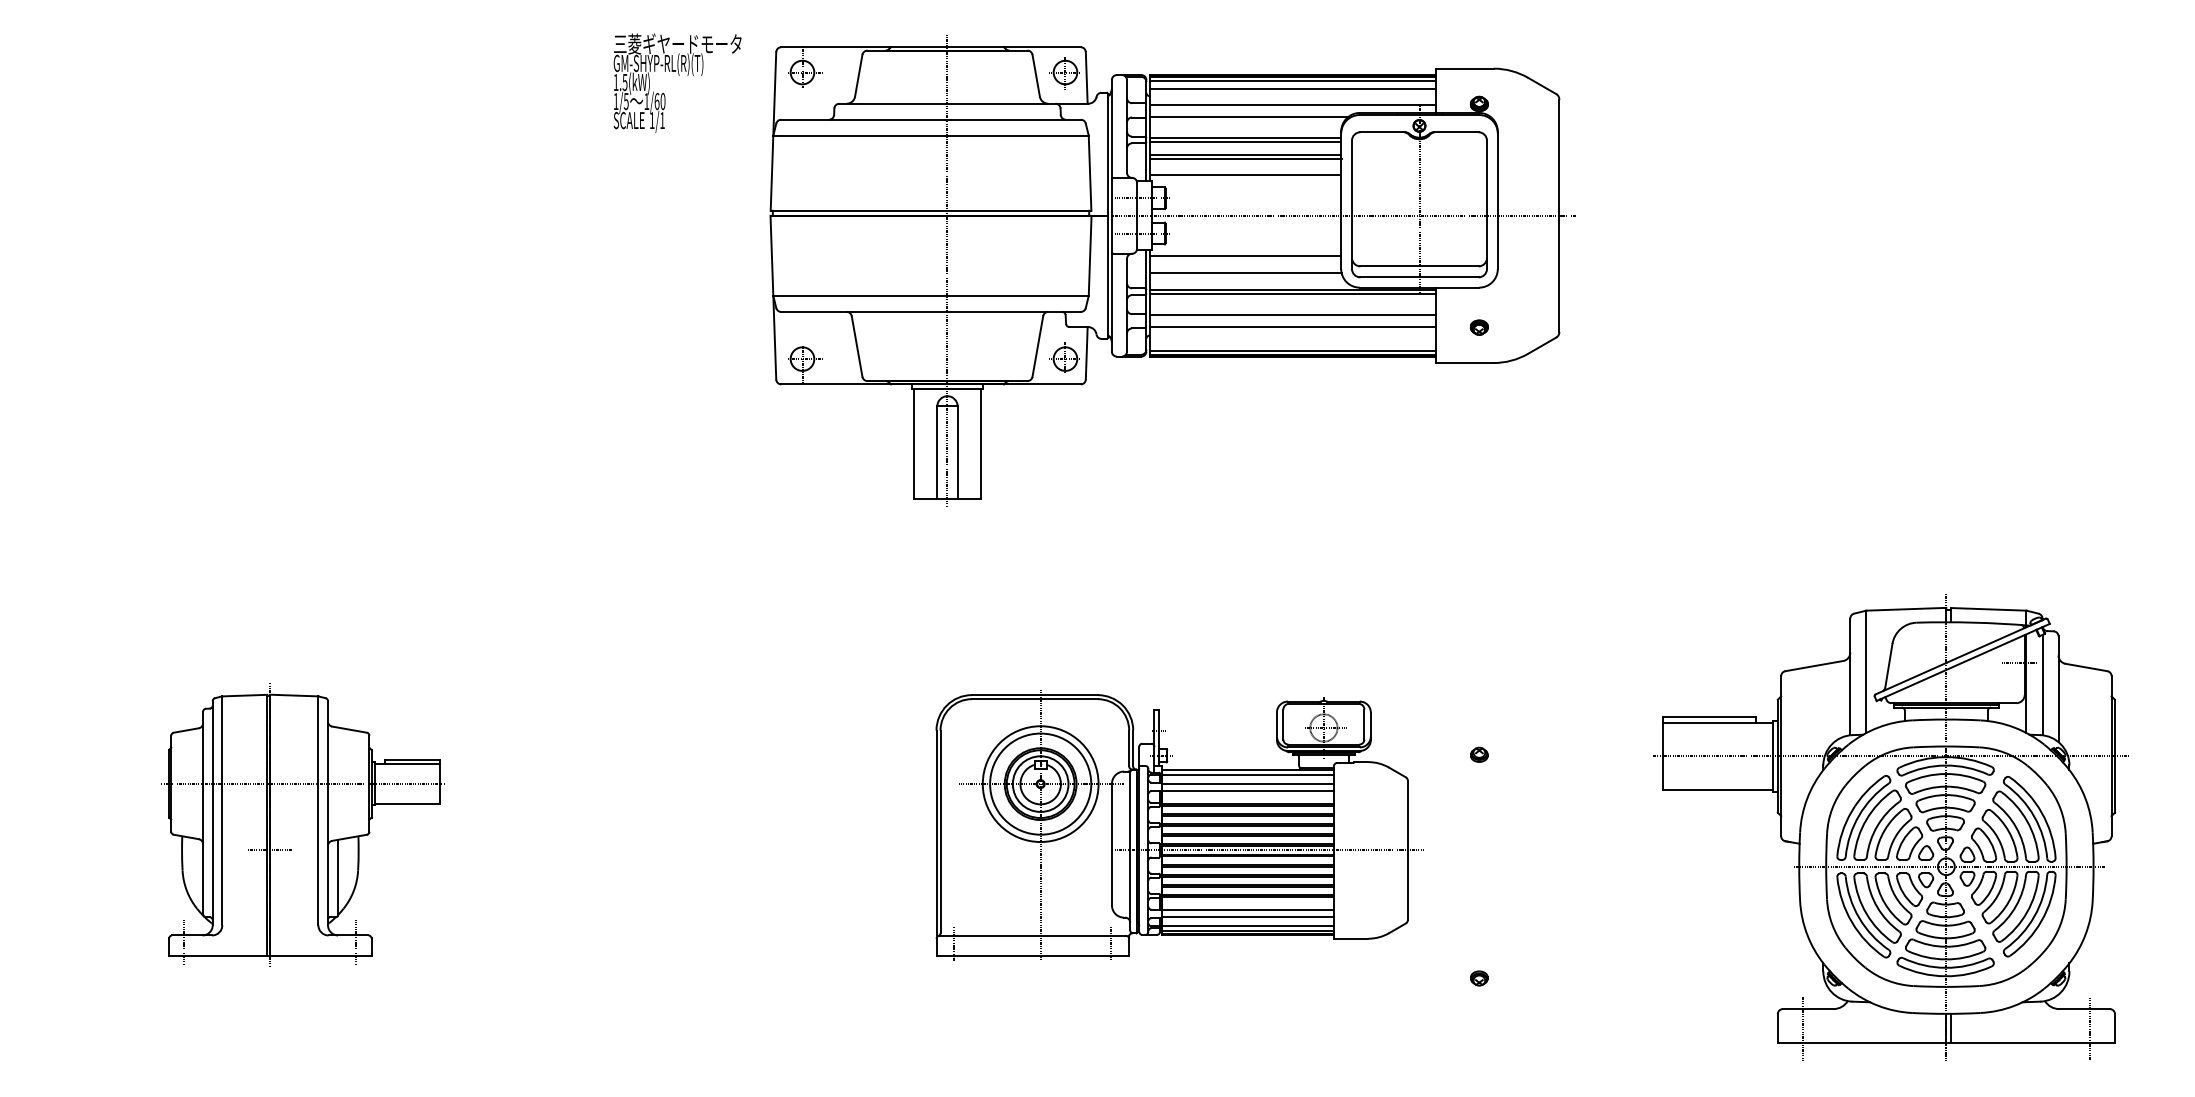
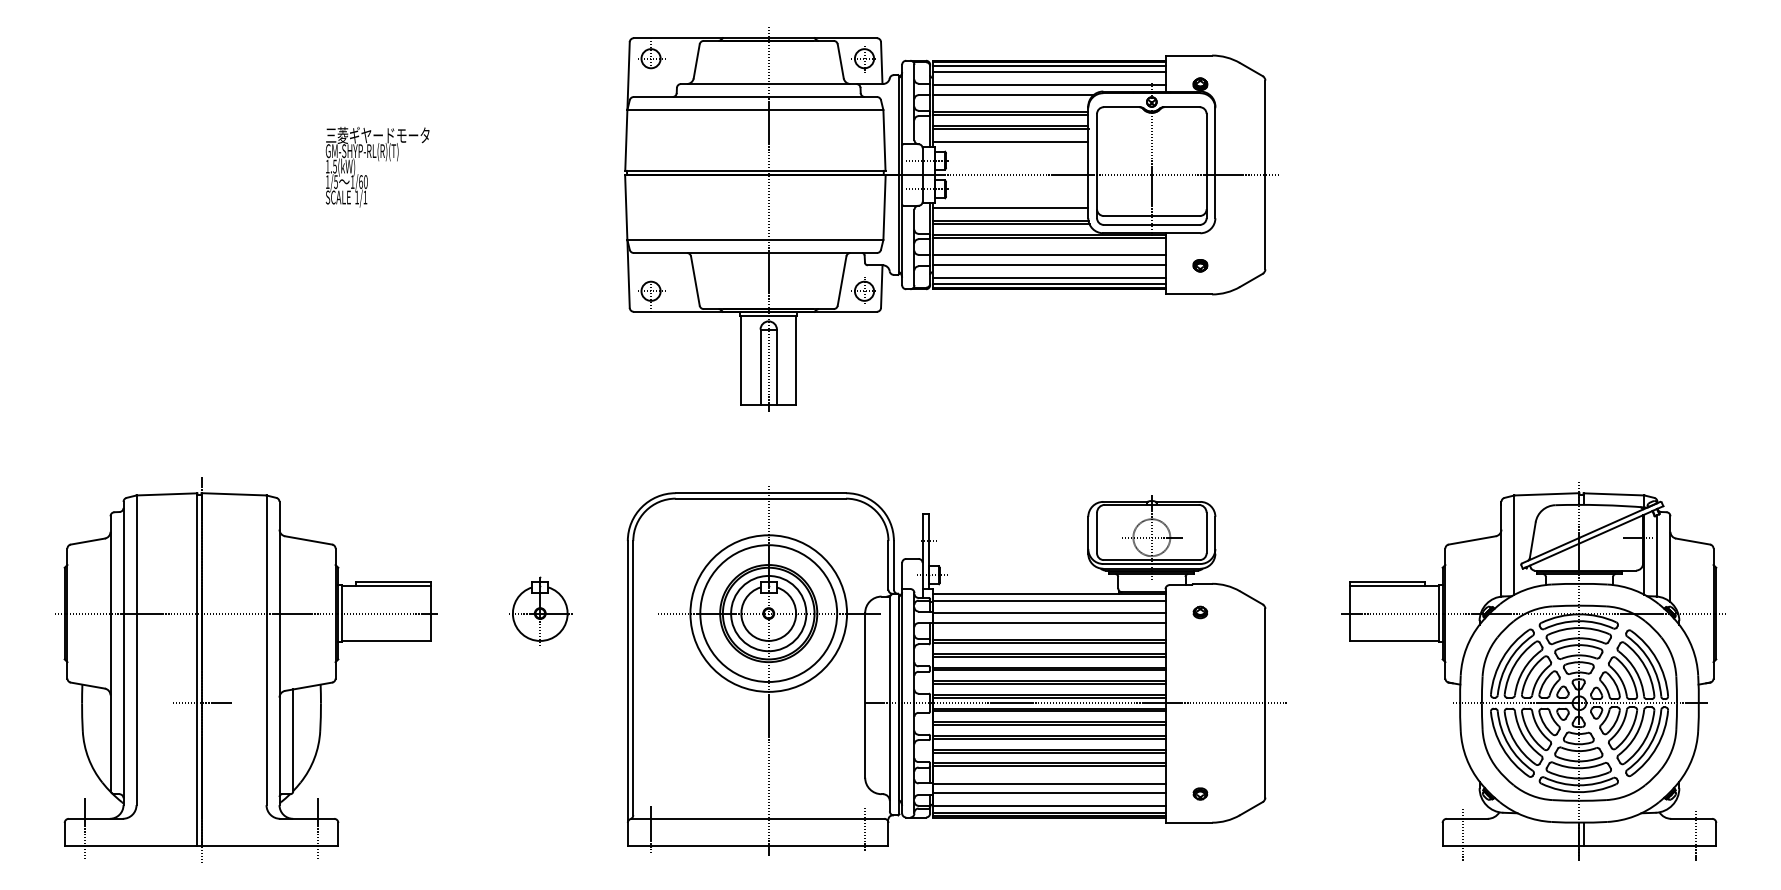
text: (677, 82) -> (377, 166), moved
line: (1245, 276) -> (1010, 224), added
line: (1292, 342) -> (1048, 277), added
part: (665, 753) -> (539, 611), added
part: (302, 824) -> (245, 669), size x1.67
part: (1180, 825) -> (957, 669), size x1.67

